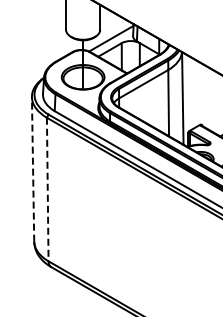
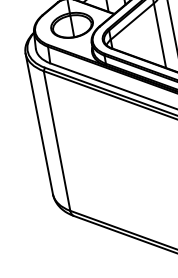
line: (33, 168) -> (39, 122), dashed -> solid
line: (47, 189) -> (56, 141), dashed -> solid

